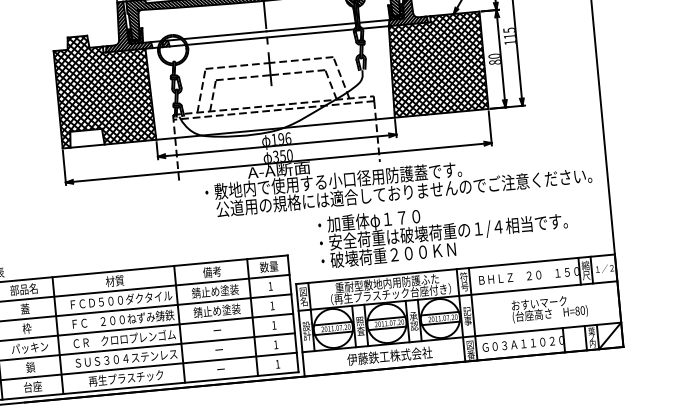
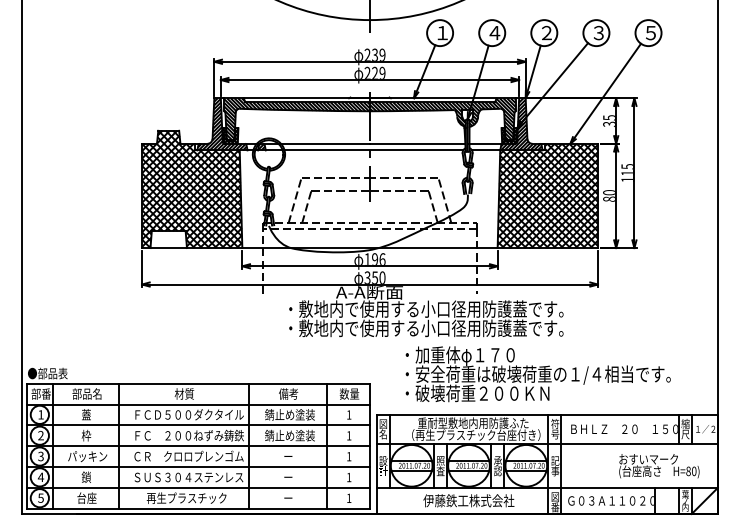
text: (399, 192) -> (495, 328), 公道用の規格には適合しておりませんのでご注意ください。 -> ・敷地内で使用する小口径用防護蓋です。
text: (549, 309) -> (659, 466), moved

